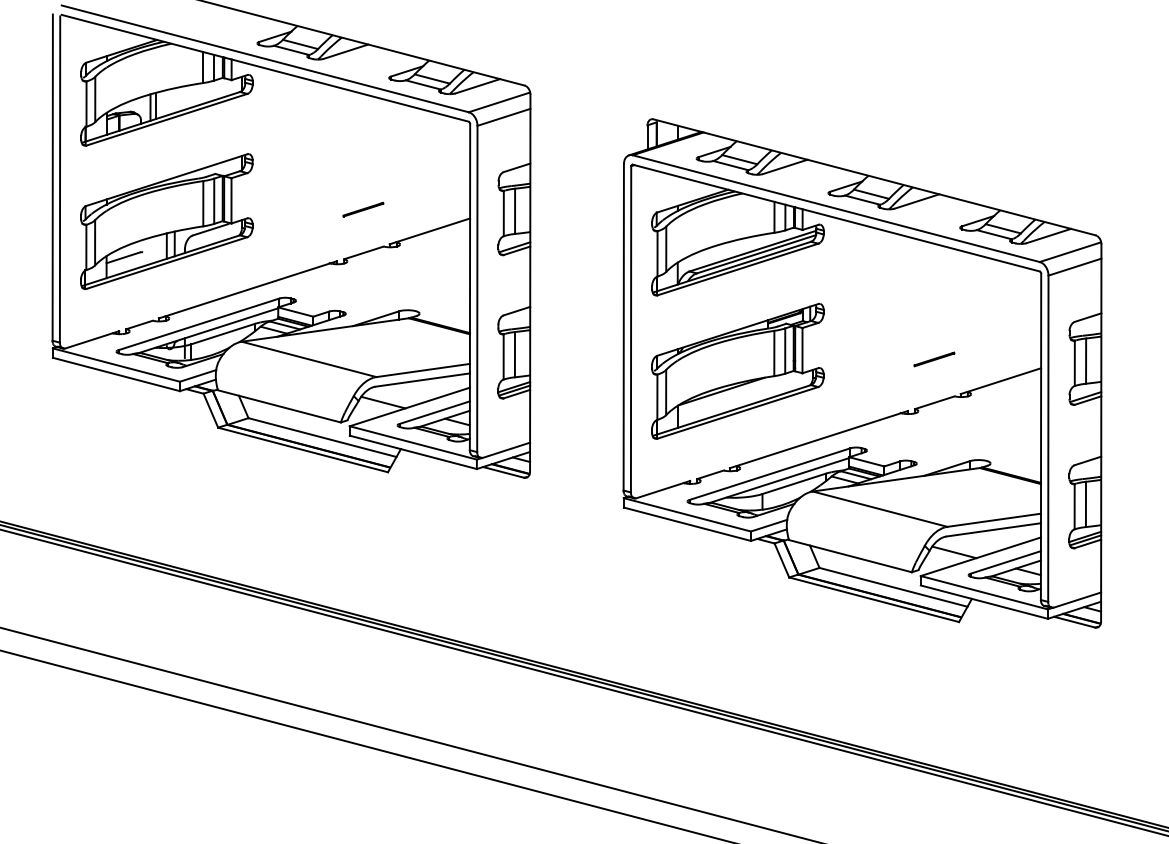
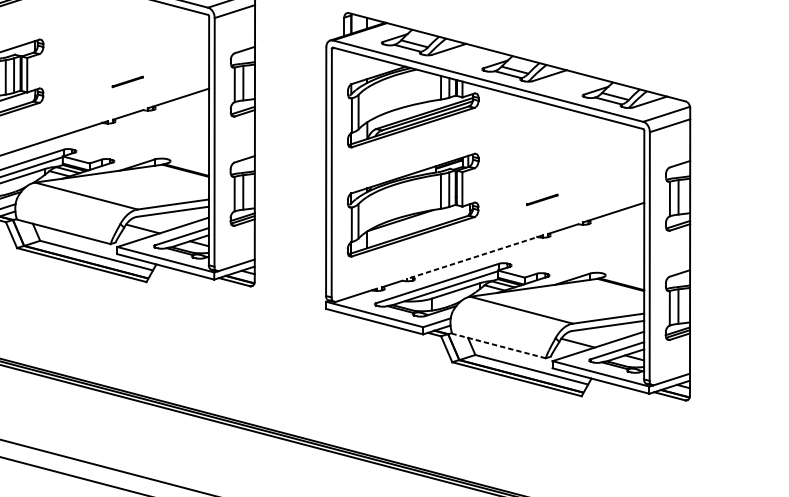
line: (934, 359) -> (542, 199), moved
line: (818, 439) -> (474, 257), solid -> dashed
line: (850, 556) -> (498, 346), solid -> dashed

